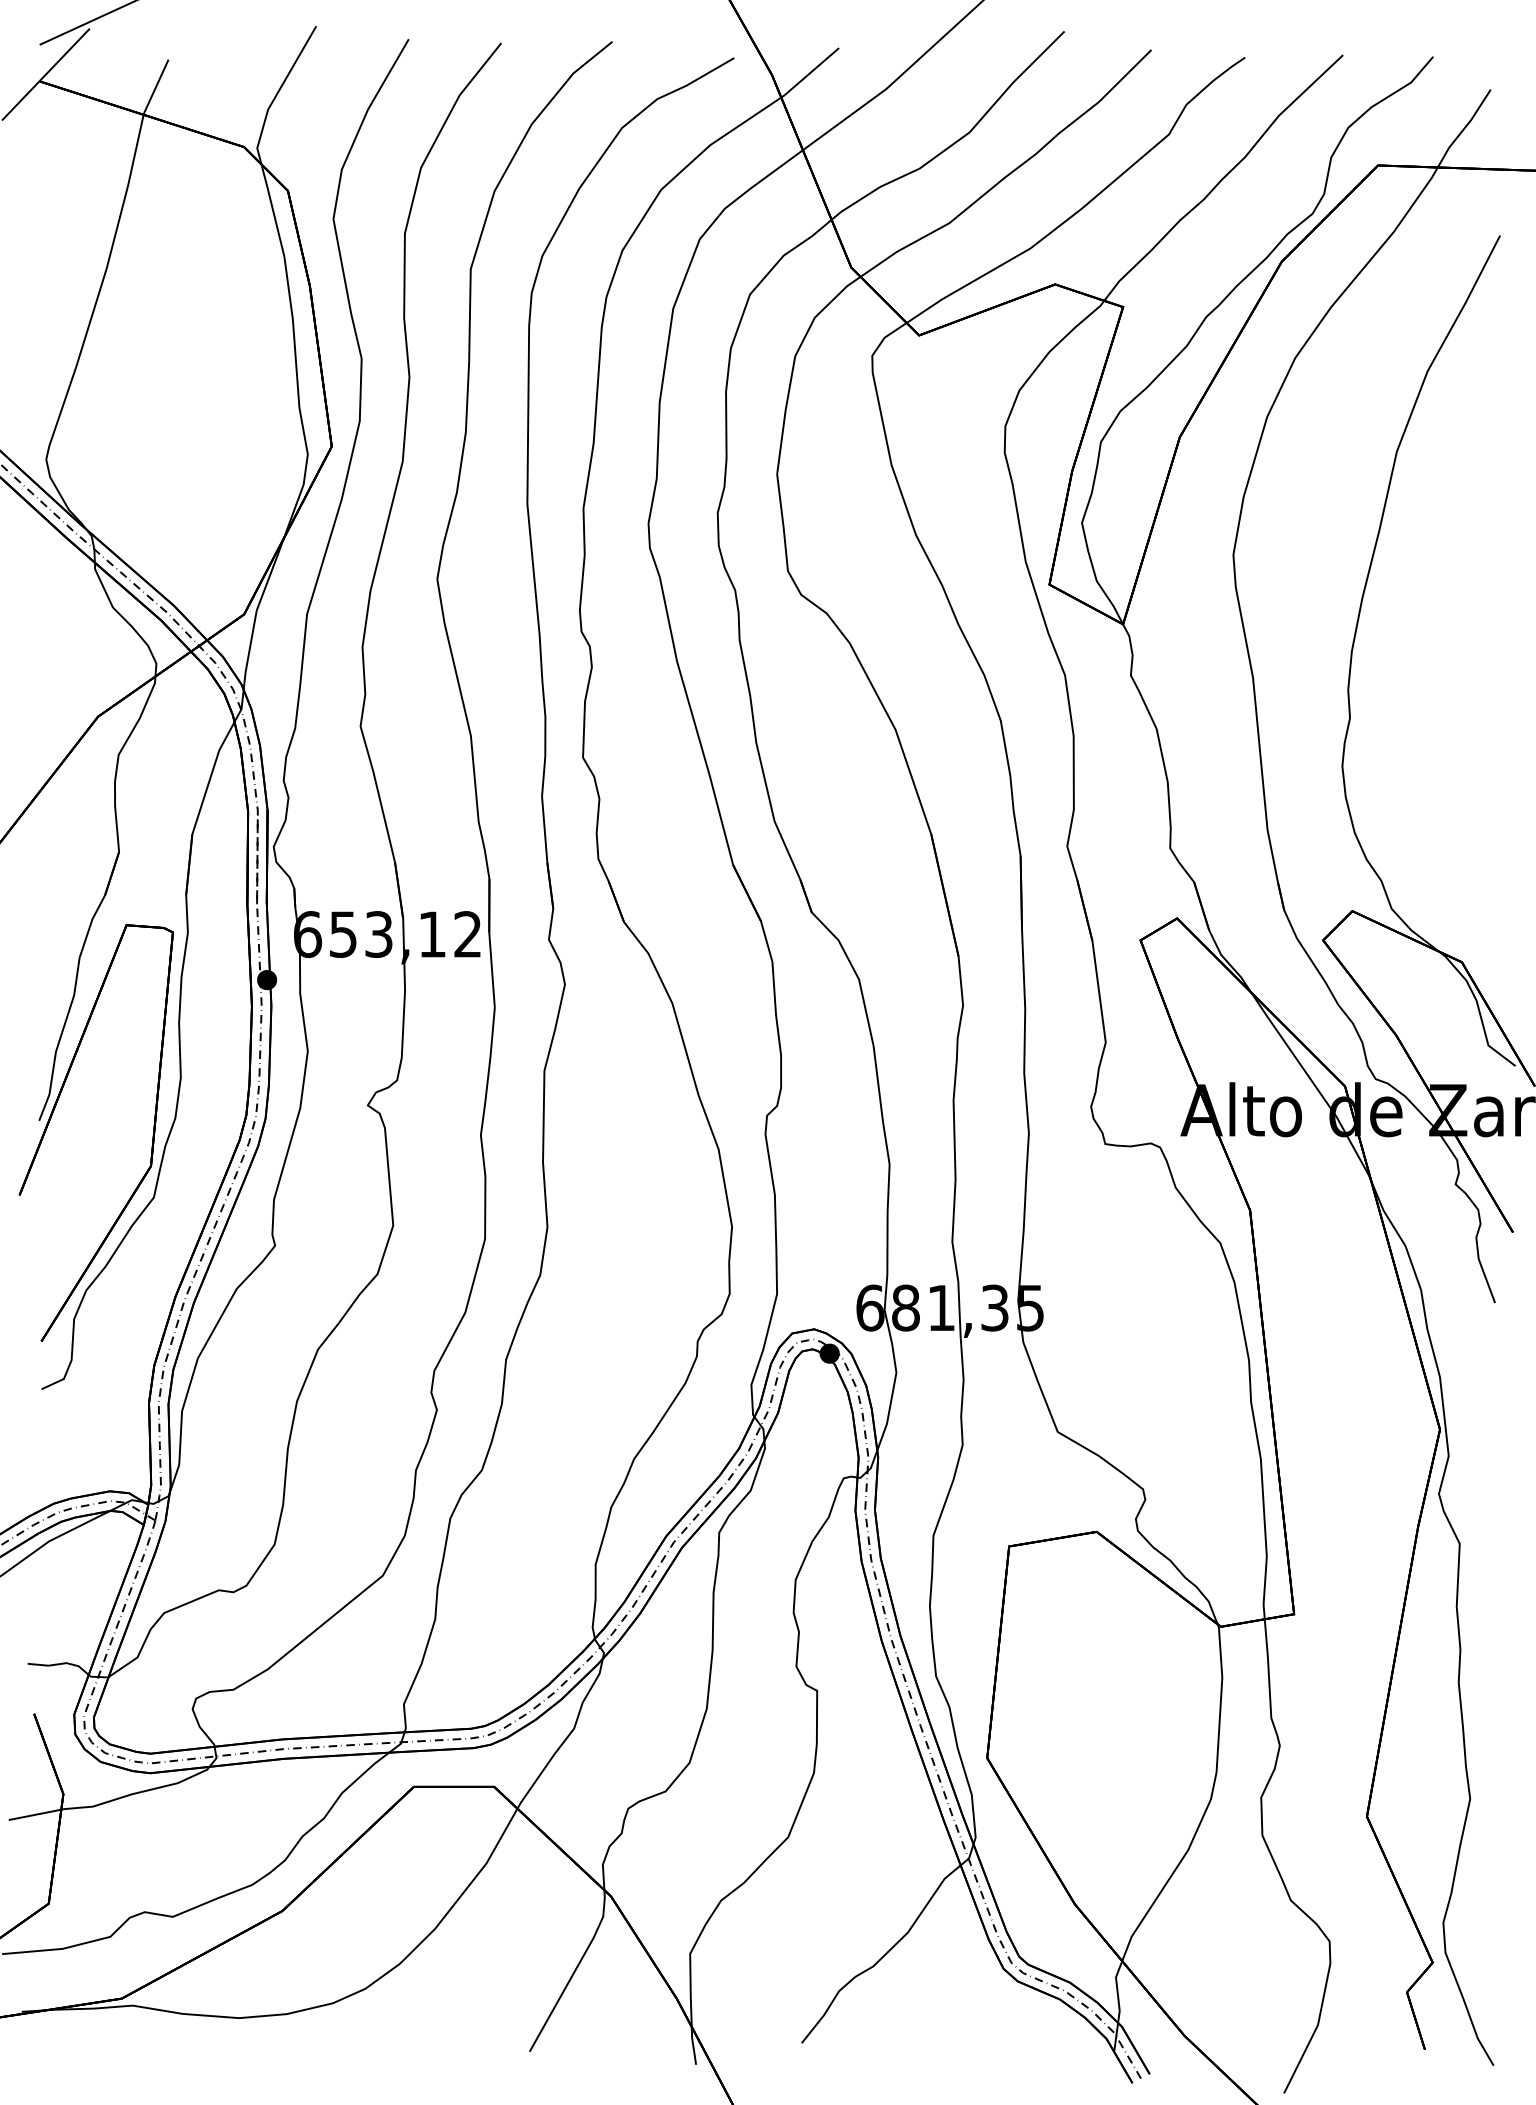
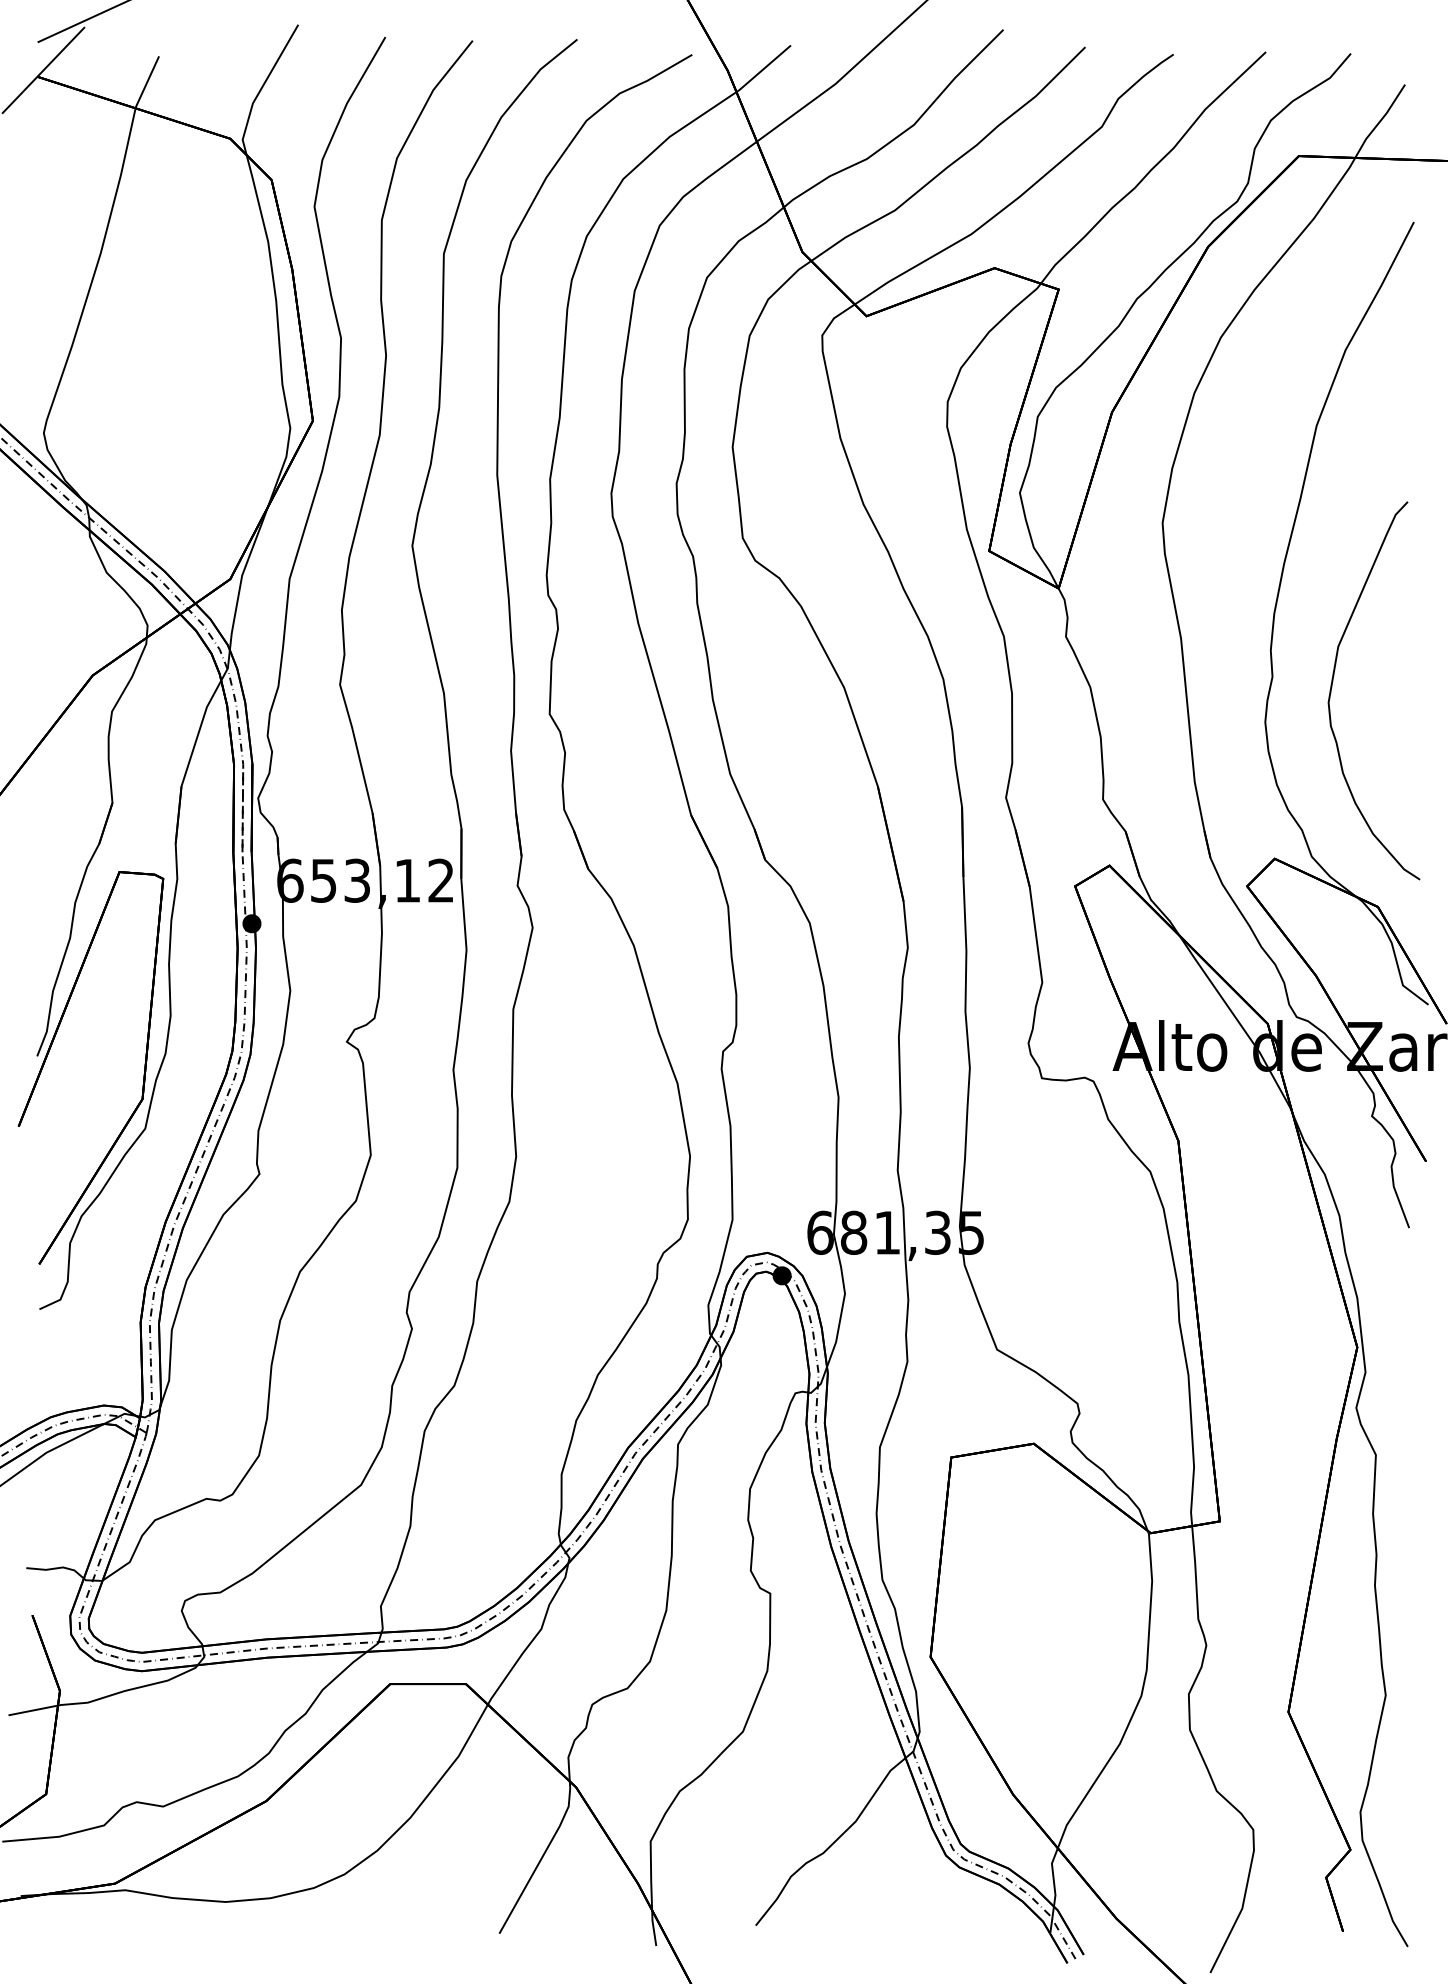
curve: (1414, 724) -> (1333, 682), added

